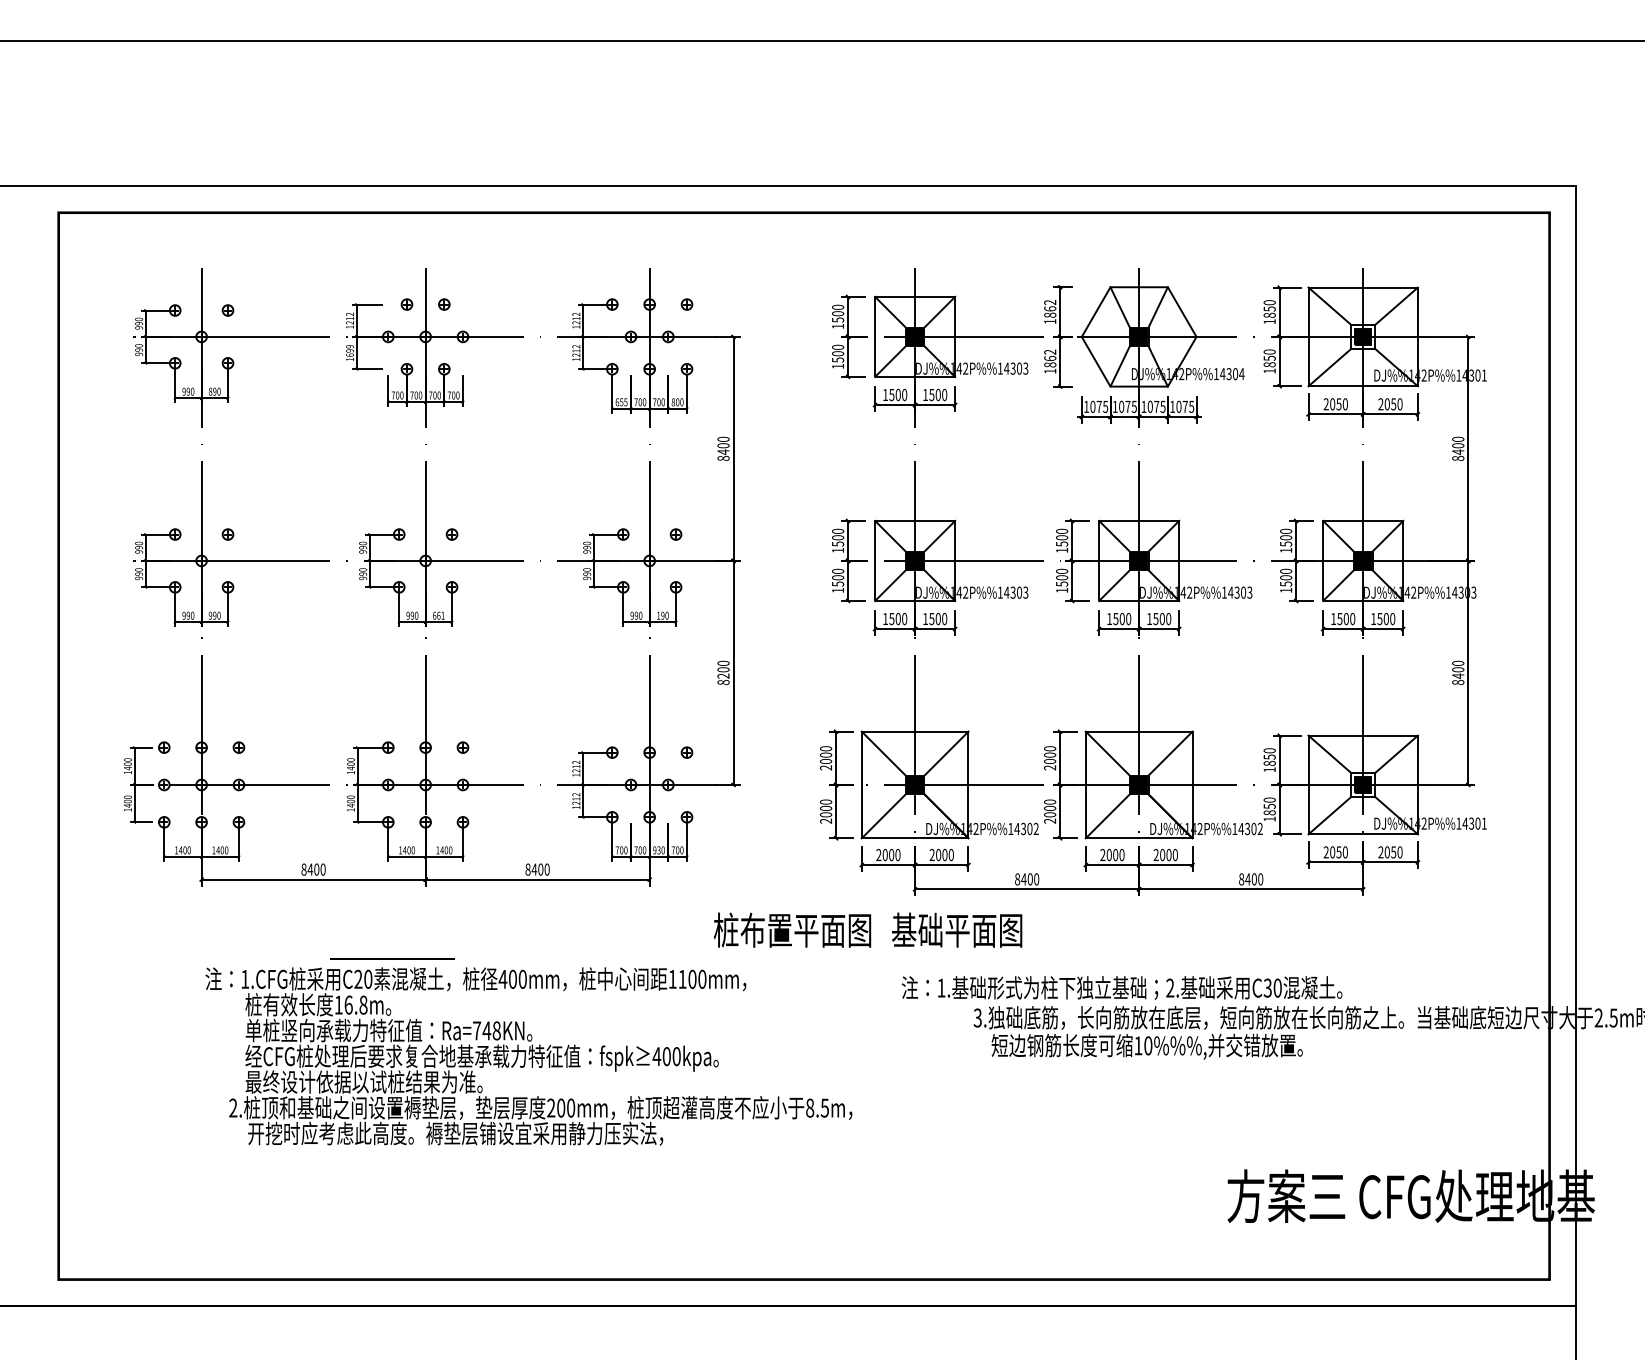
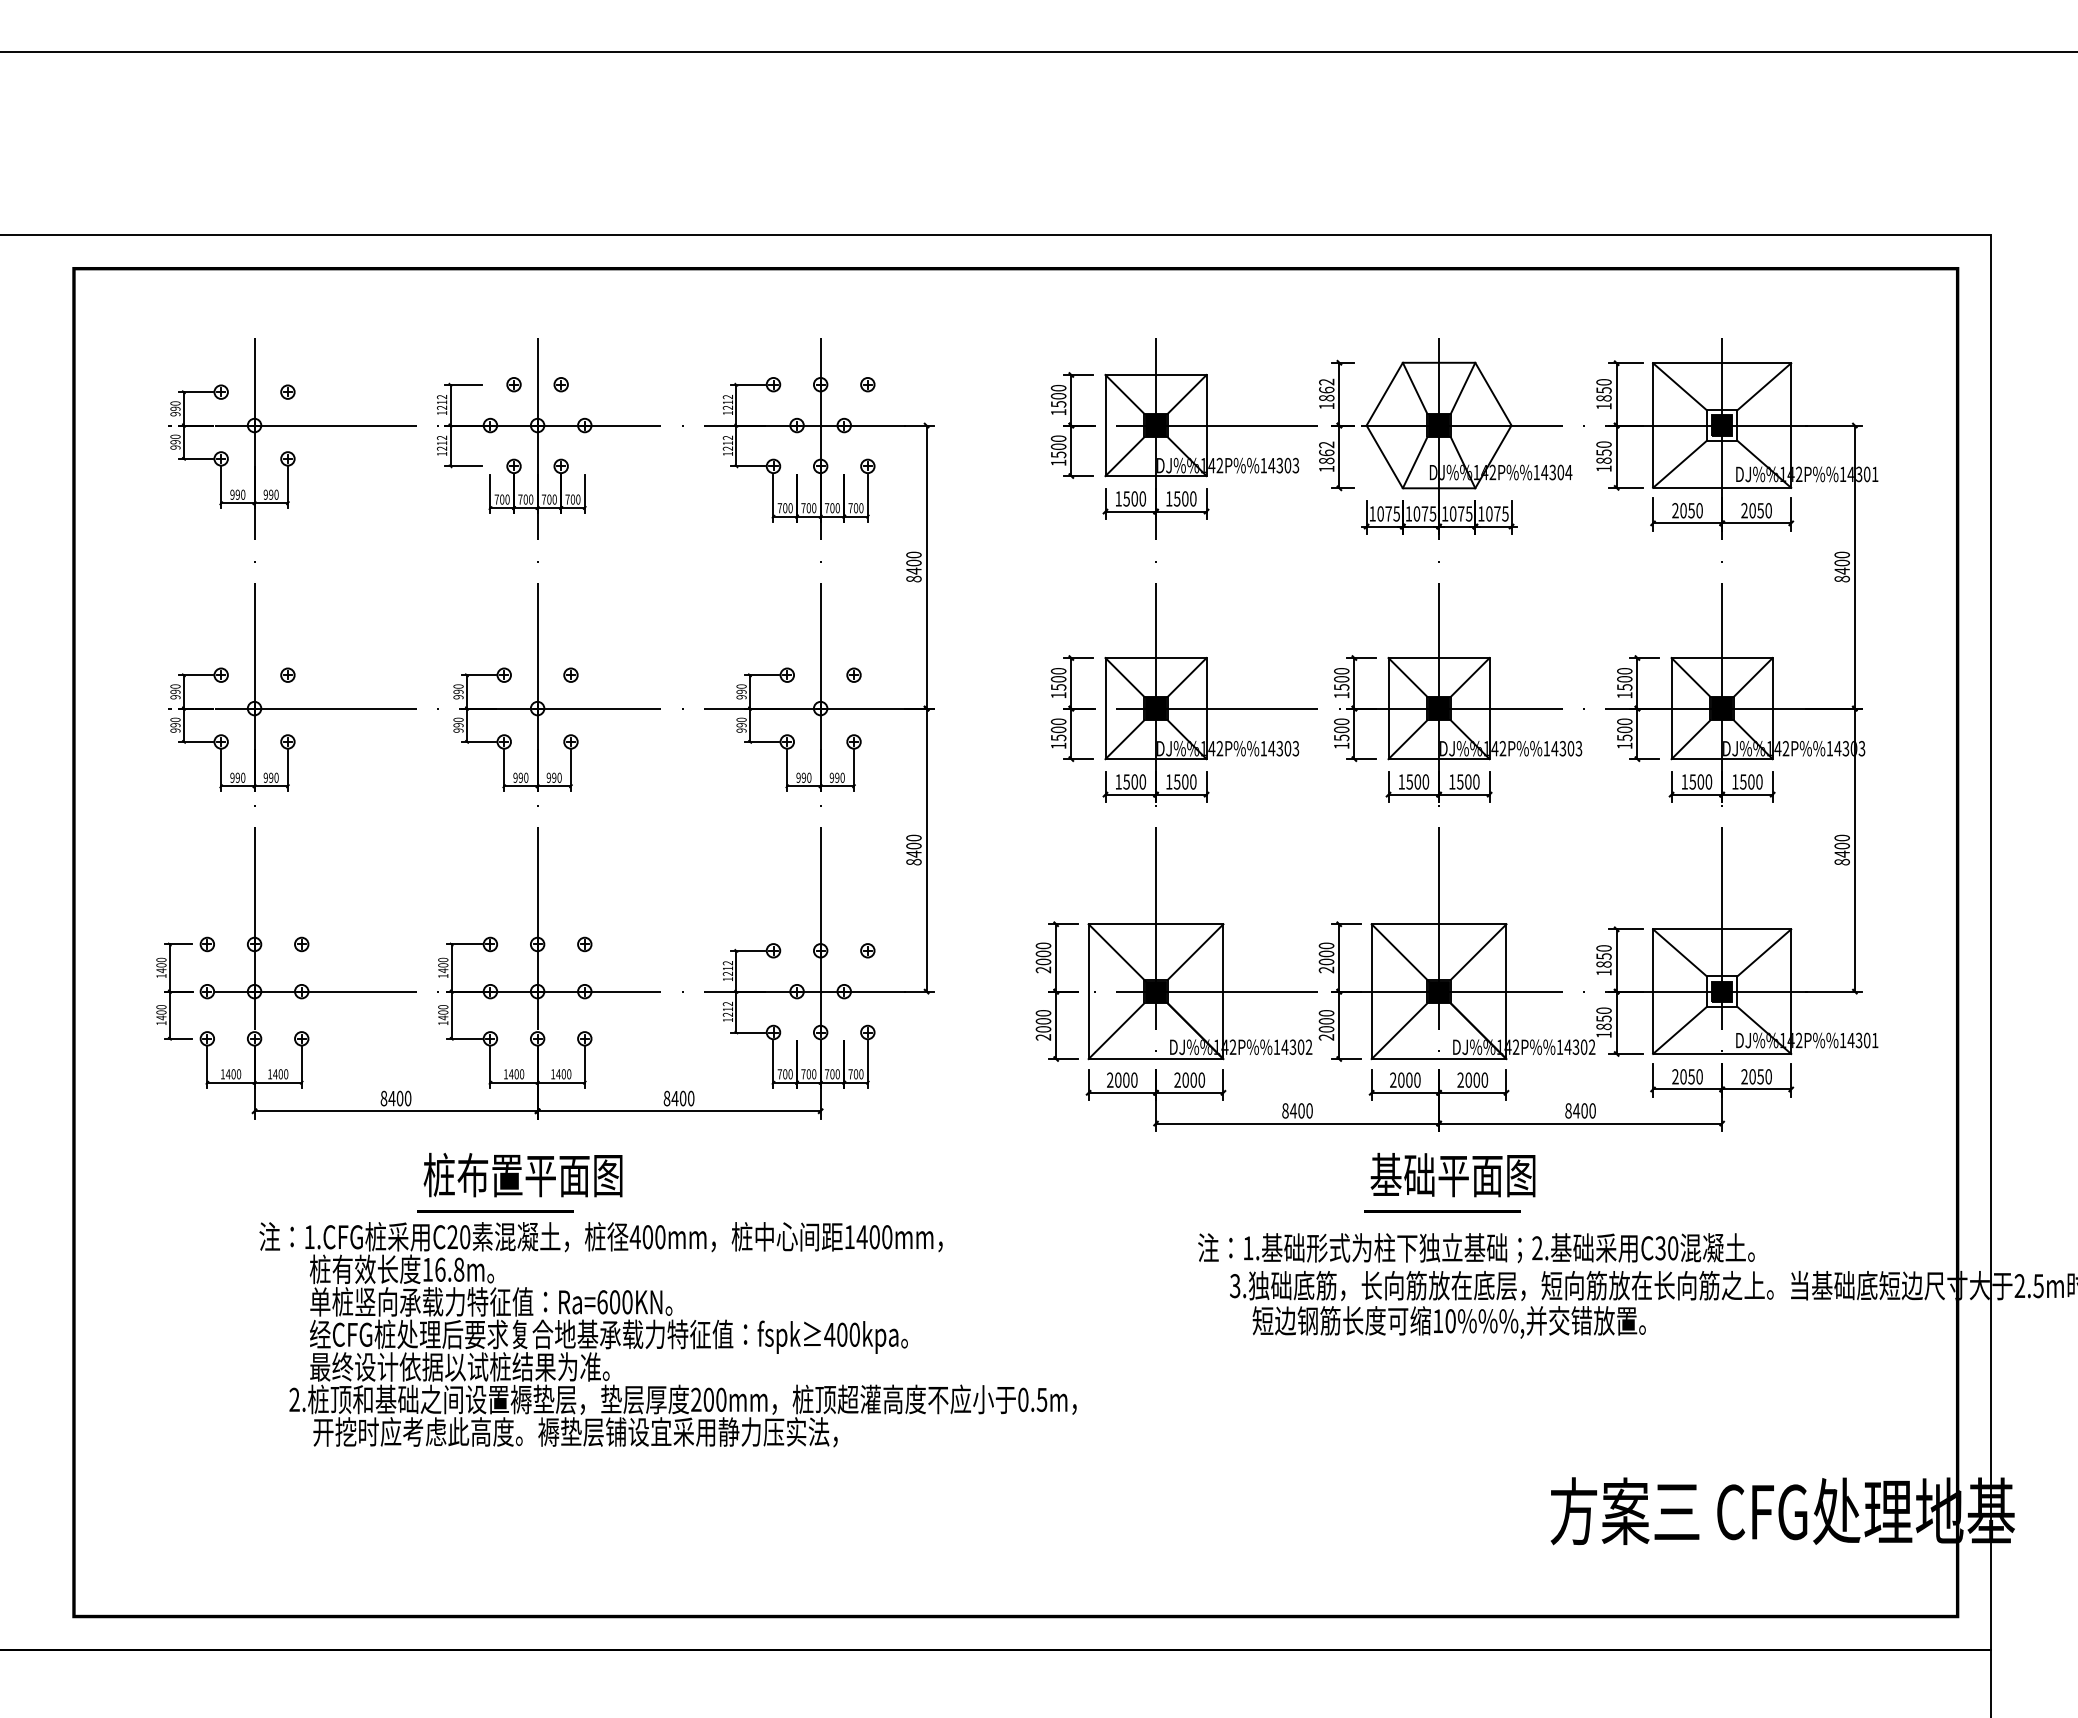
text: (349, 350) -> (441, 442), 1699 -> 1212
text: (210, 391) -> (265, 494), 890 -> 990
text: (621, 402) -> (784, 508), 655 -> 700
text: (673, 402) -> (850, 508), 800 -> 700
text: (438, 615) -> (553, 777), 661 -> 990
text: (658, 615) -> (831, 777), 190 -> 990
text: (723, 675) -> (913, 853), 8200 -> 8400
text: (656, 850) -> (829, 1074), 930 -> 700
text: (792, 929) -> (522, 1174), moved
text: (956, 929) -> (1452, 1174), moved
line: (1141, 959) -> (1442, 1211), added
text: (682, 978) -> (861, 1236), 1100mm -> 1400mm
text: (1122, 988) -> (1476, 1248), moved
text: (486, 1031) -> (614, 1302), Ra=748KN -> Ra=600KN
text: (810, 1107) -> (1023, 1399), 8.5m -> 0.5m

